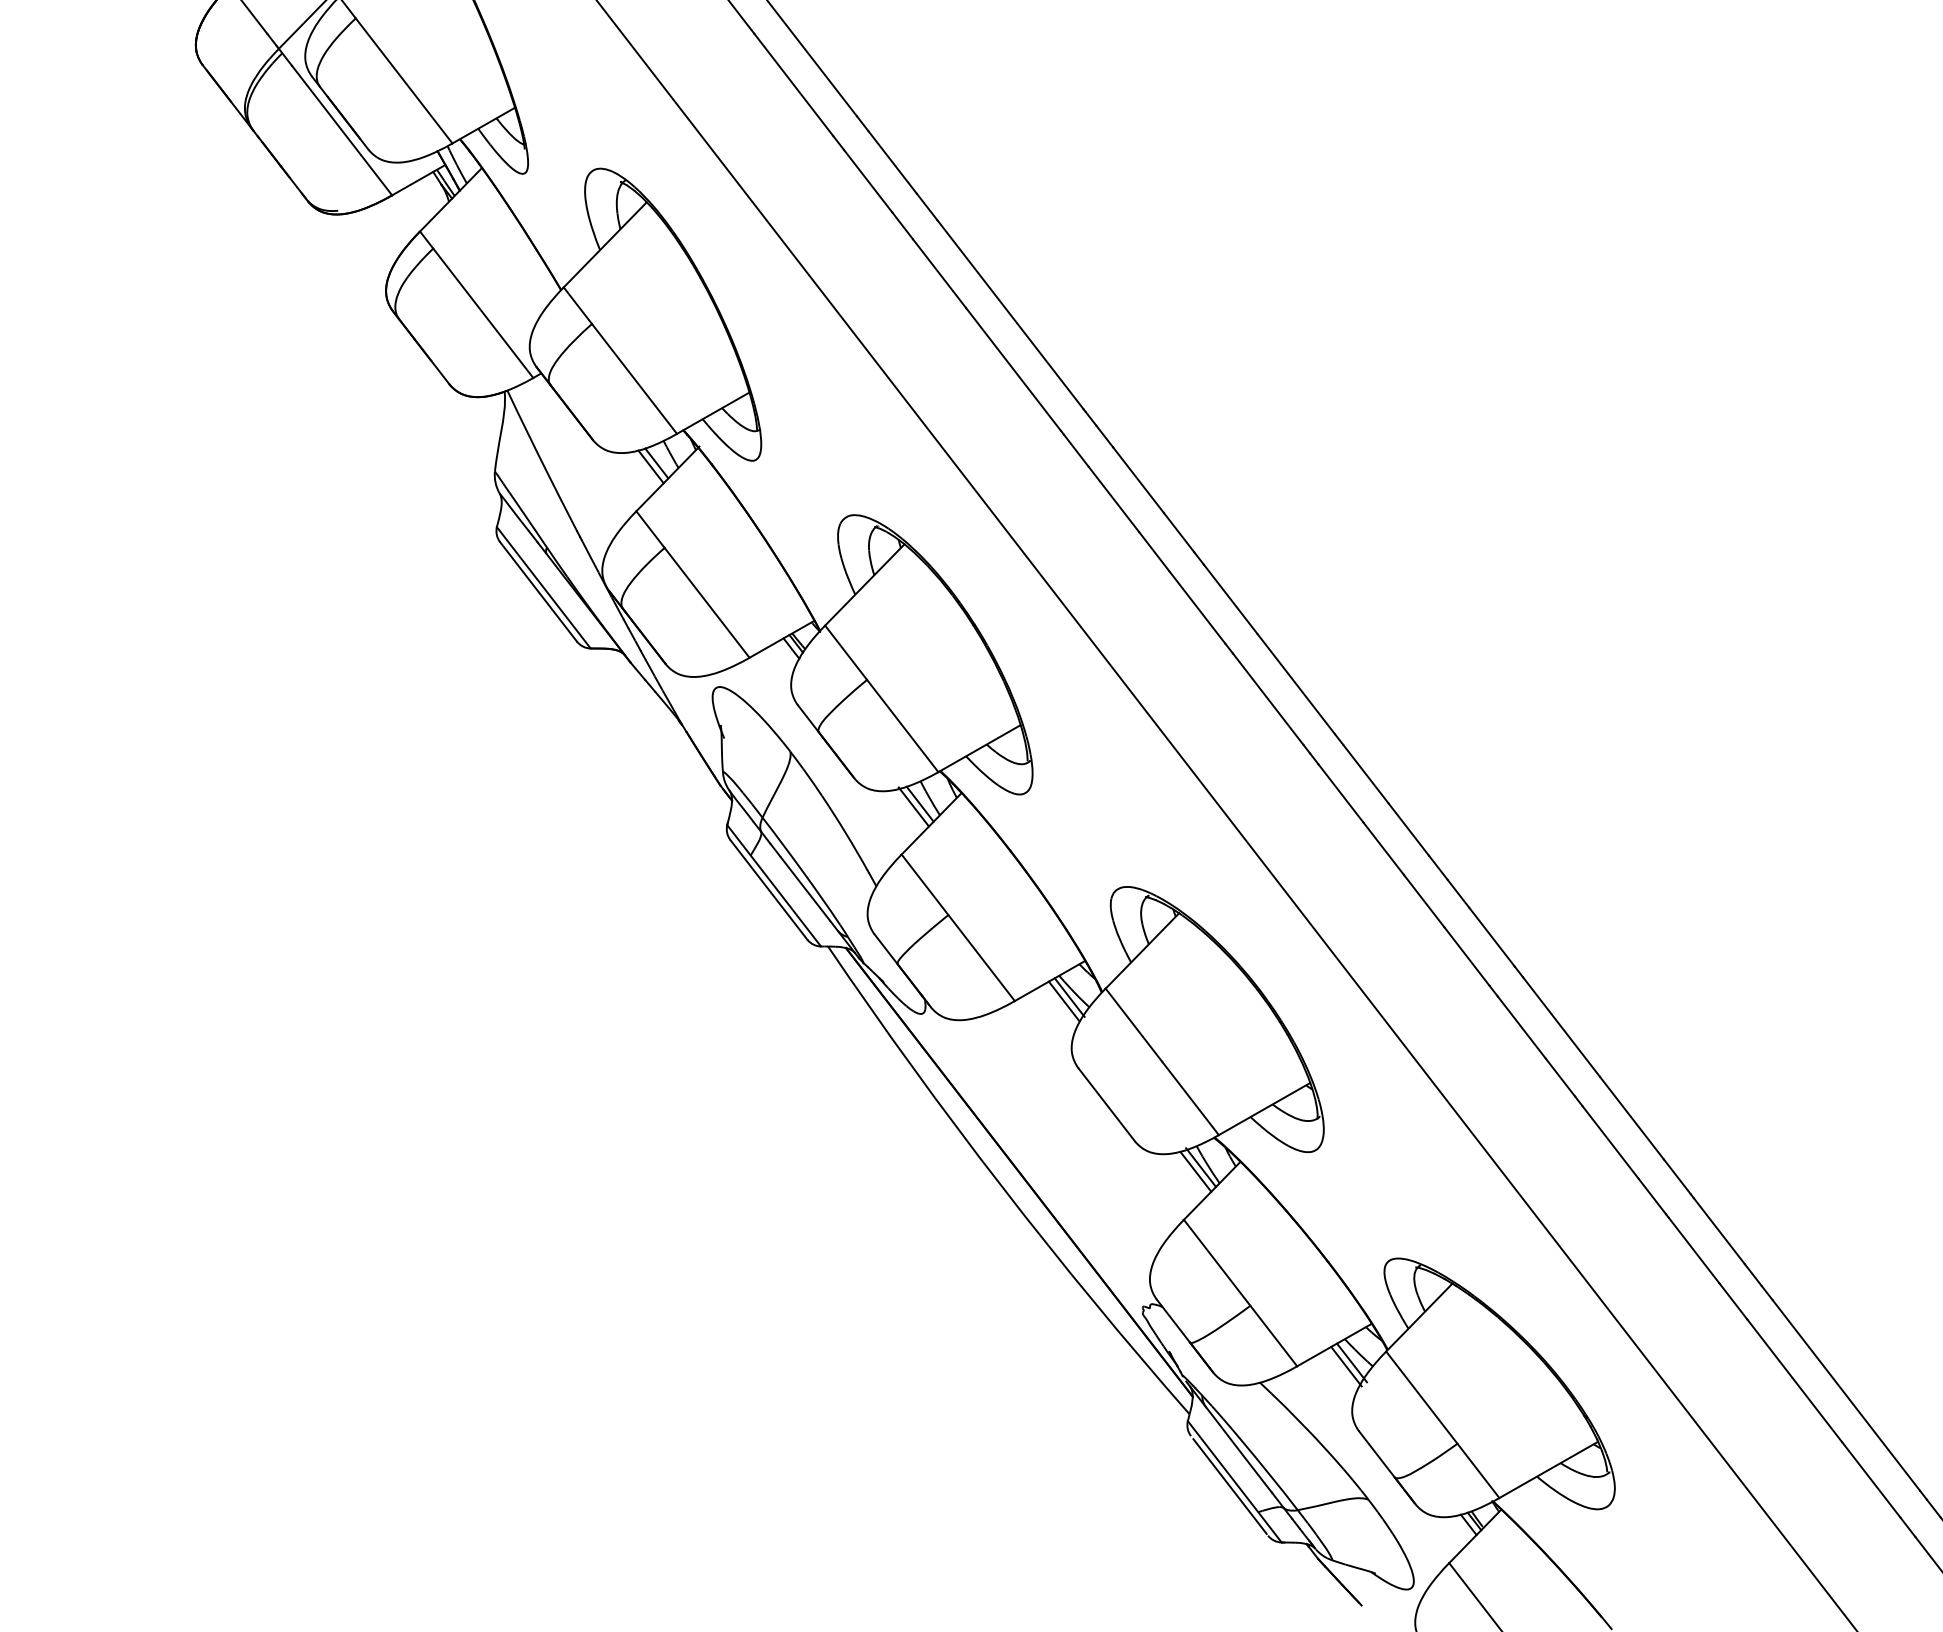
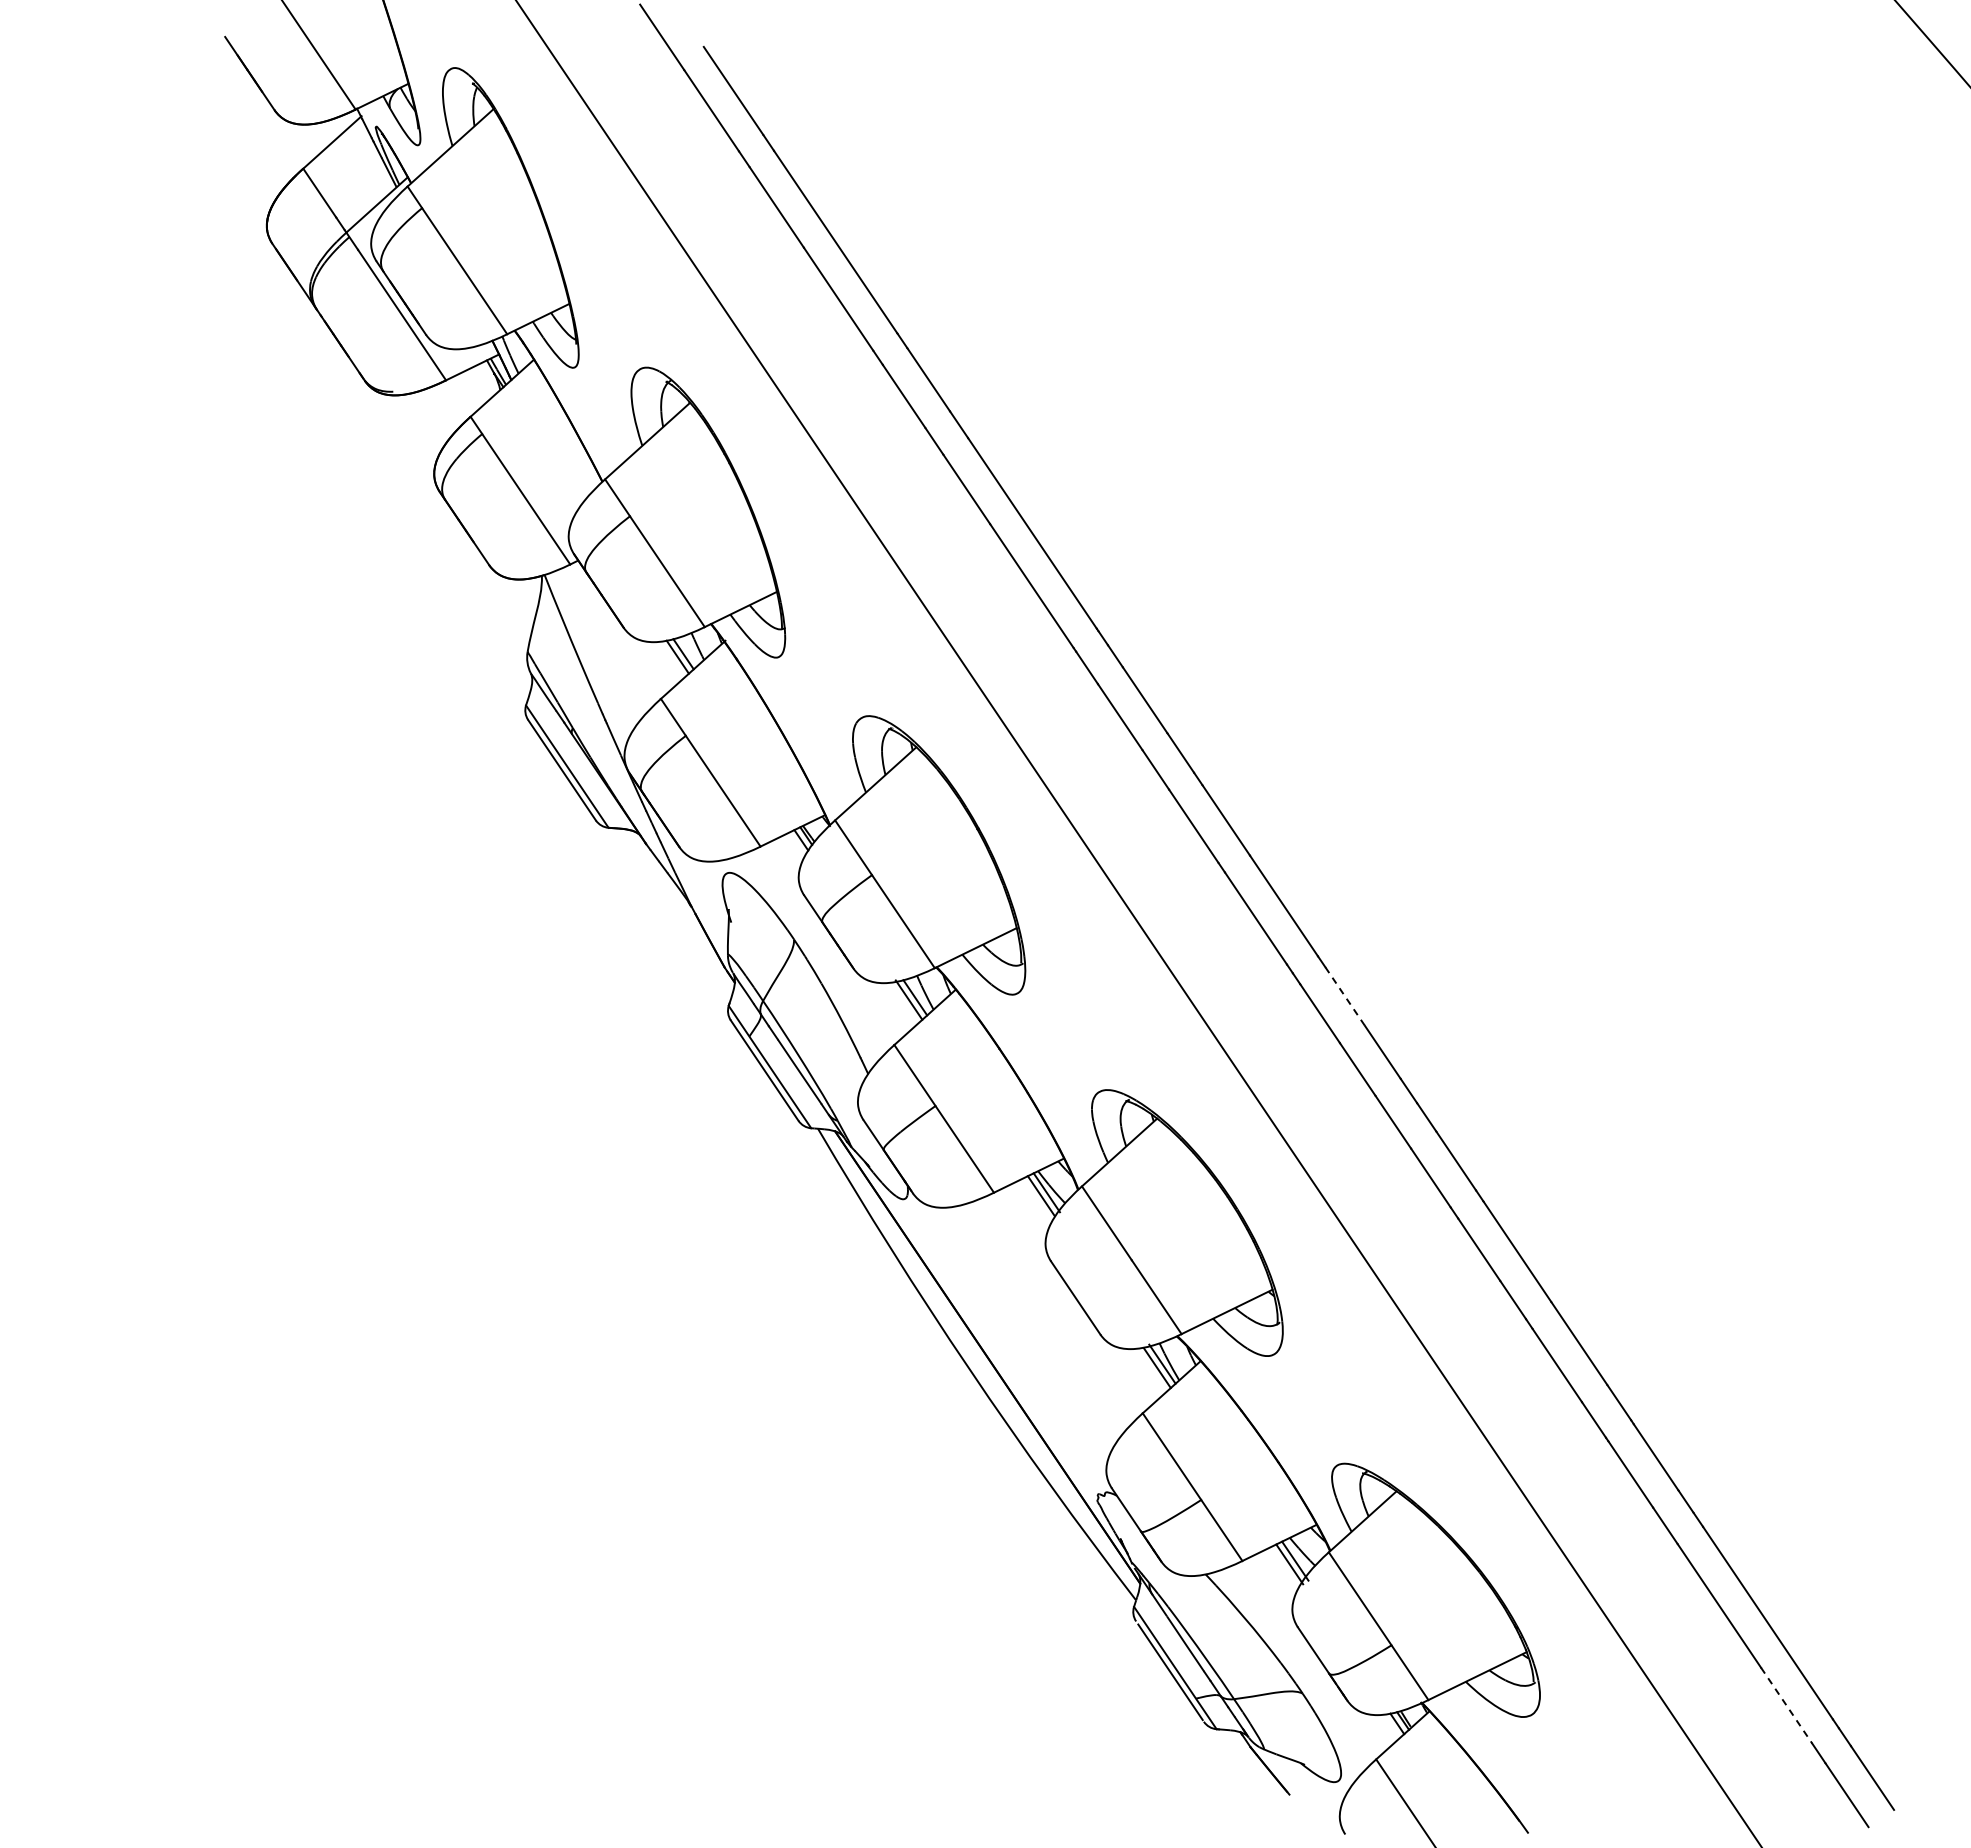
line: (1366, 774) -> (1345, 996), solid -> dashed
line: (1871, 1479) -> (1786, 1705), solid -> dashed

